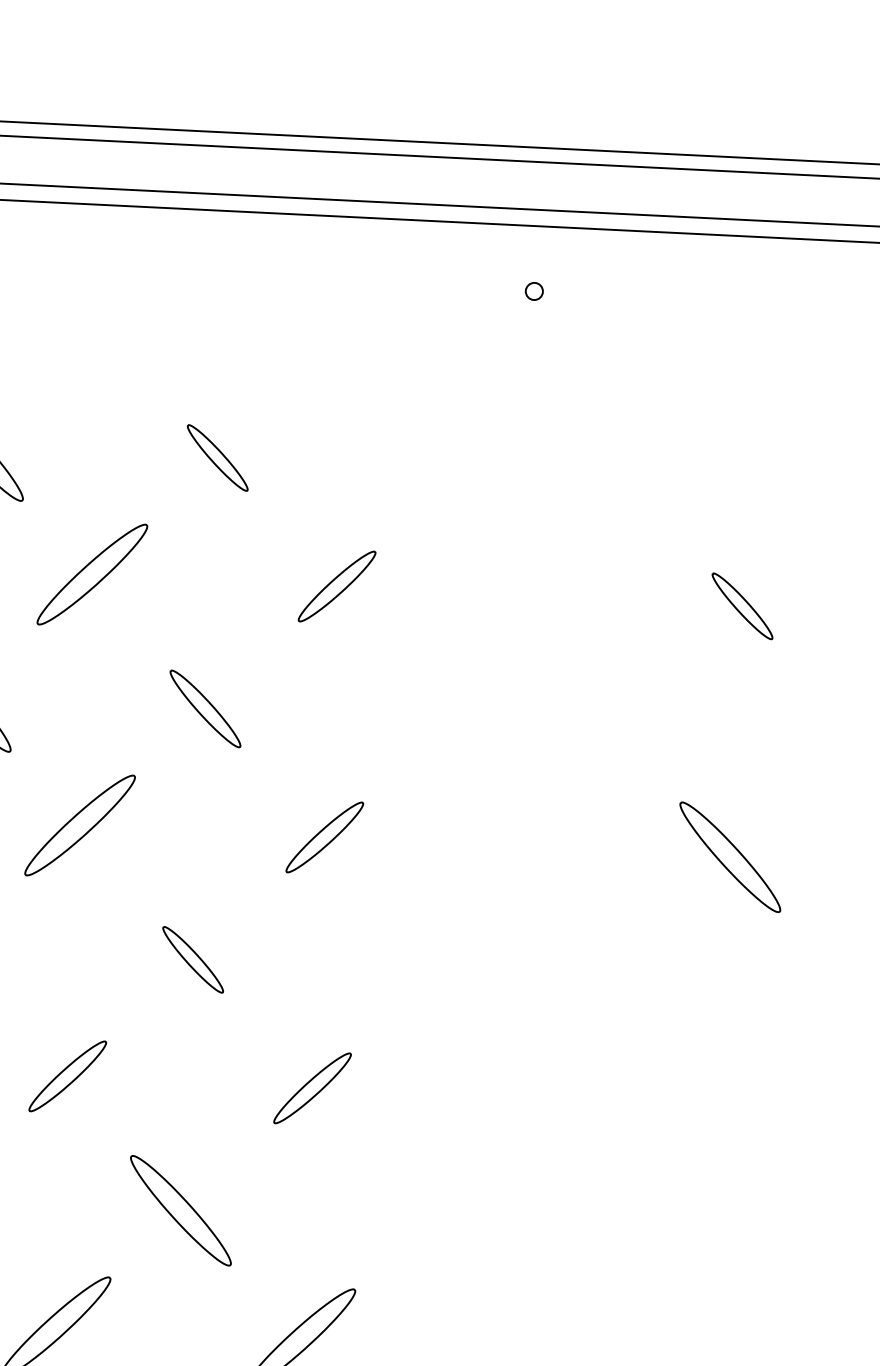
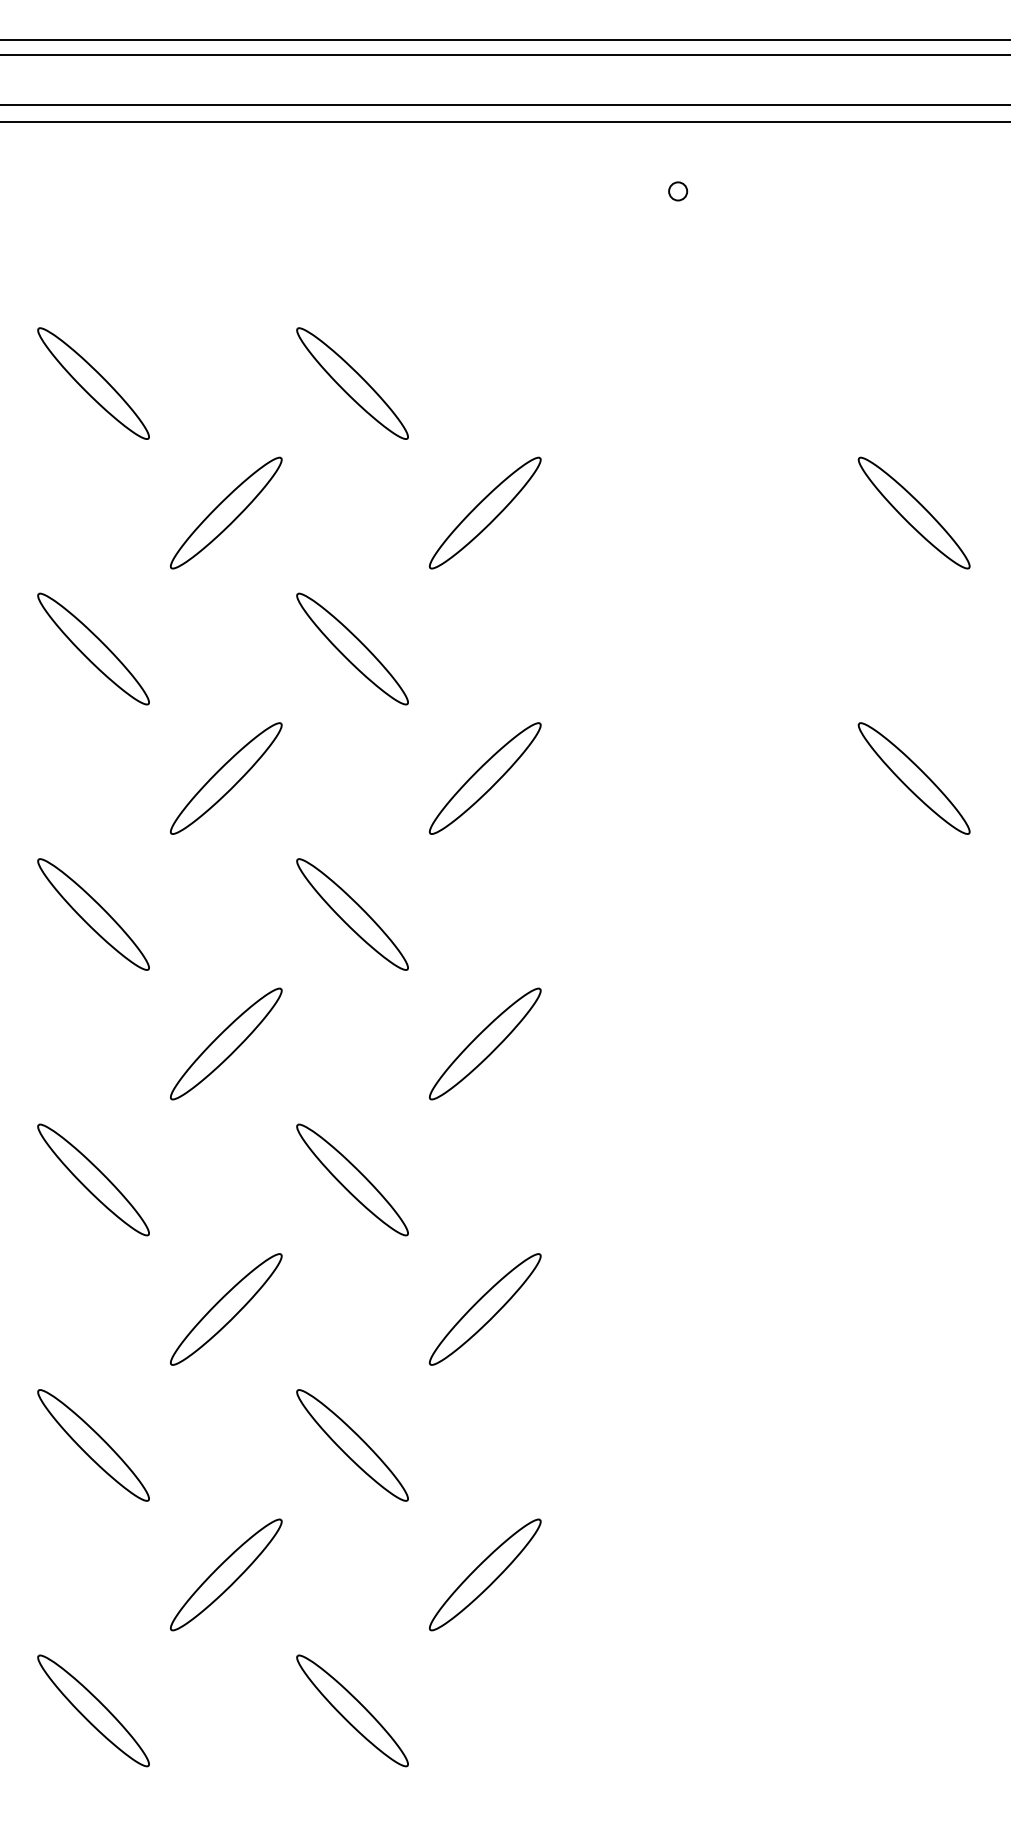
part: (217, 457) -> (352, 383), size x1.67
part: (336, 585) -> (484, 512), size x1.43
part: (741, 605) -> (913, 512), size x1.67
part: (205, 708) -> (352, 648), size x1.43
part: (324, 837) -> (484, 778), size x1.43
part: (193, 959) -> (352, 914), size x1.67
part: (67, 1075) -> (225, 1043), size x1.43
part: (311, 1087) -> (484, 1043), size x1.43

